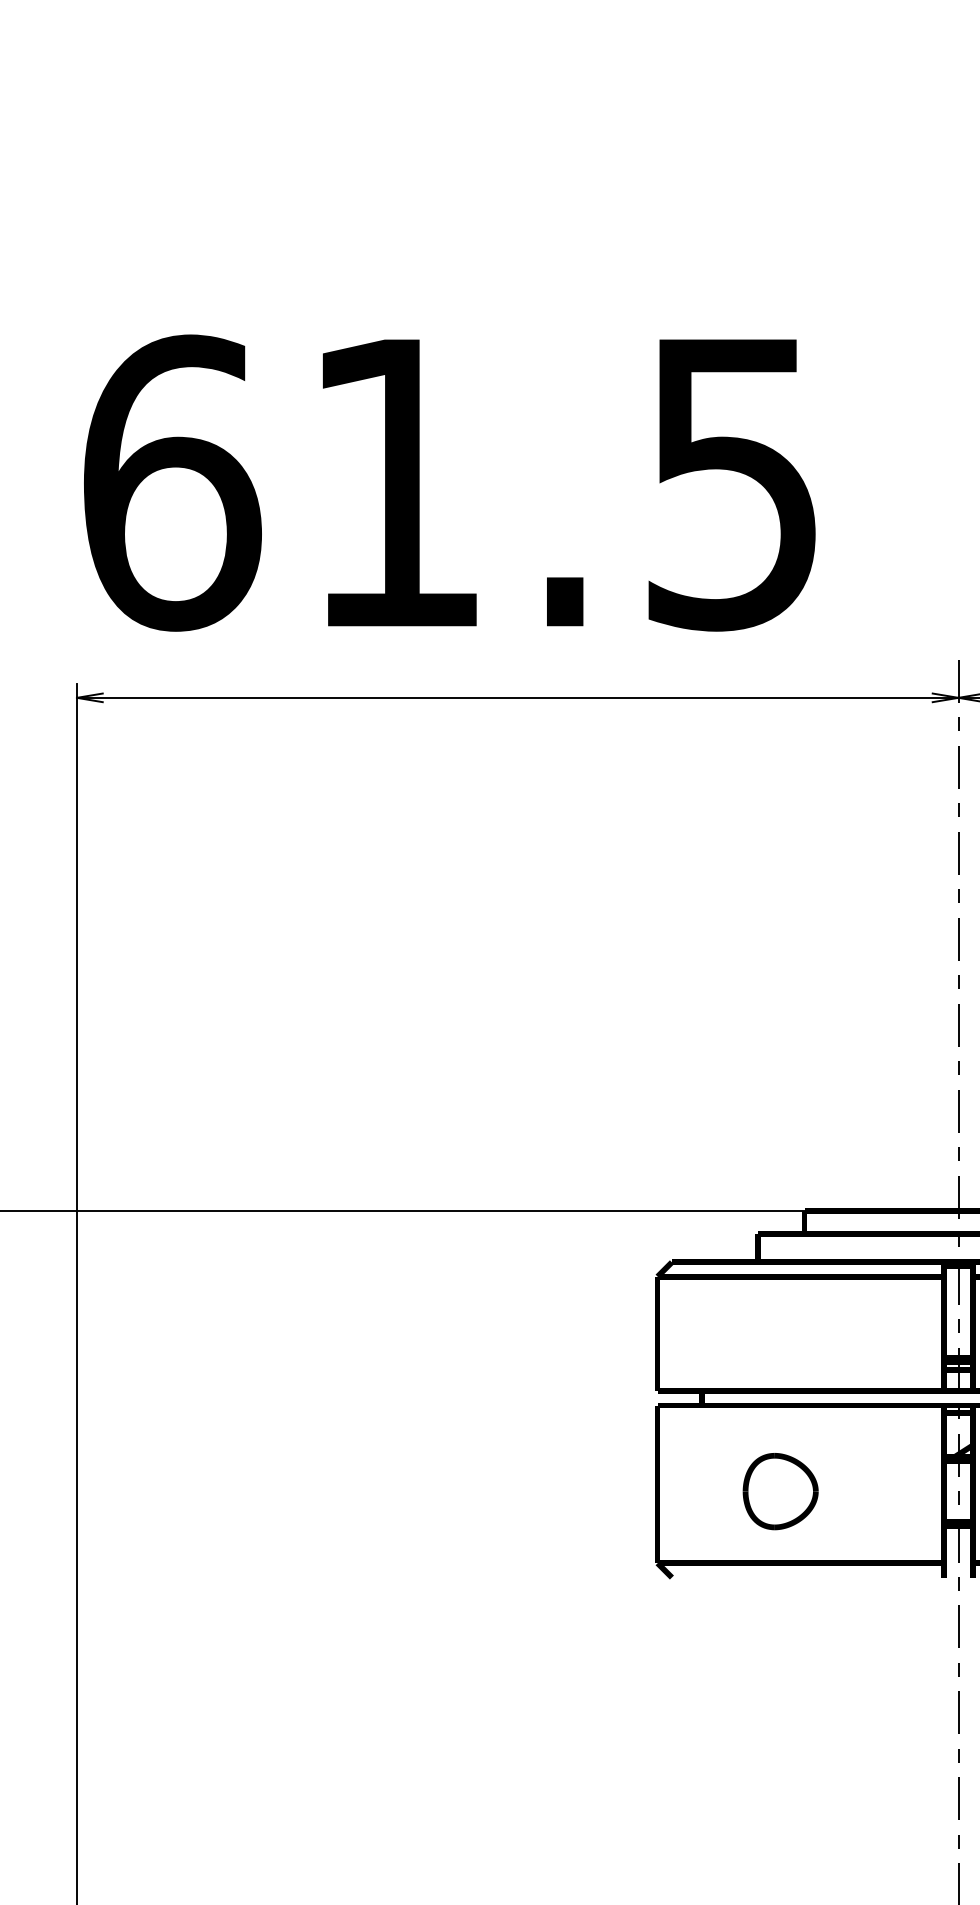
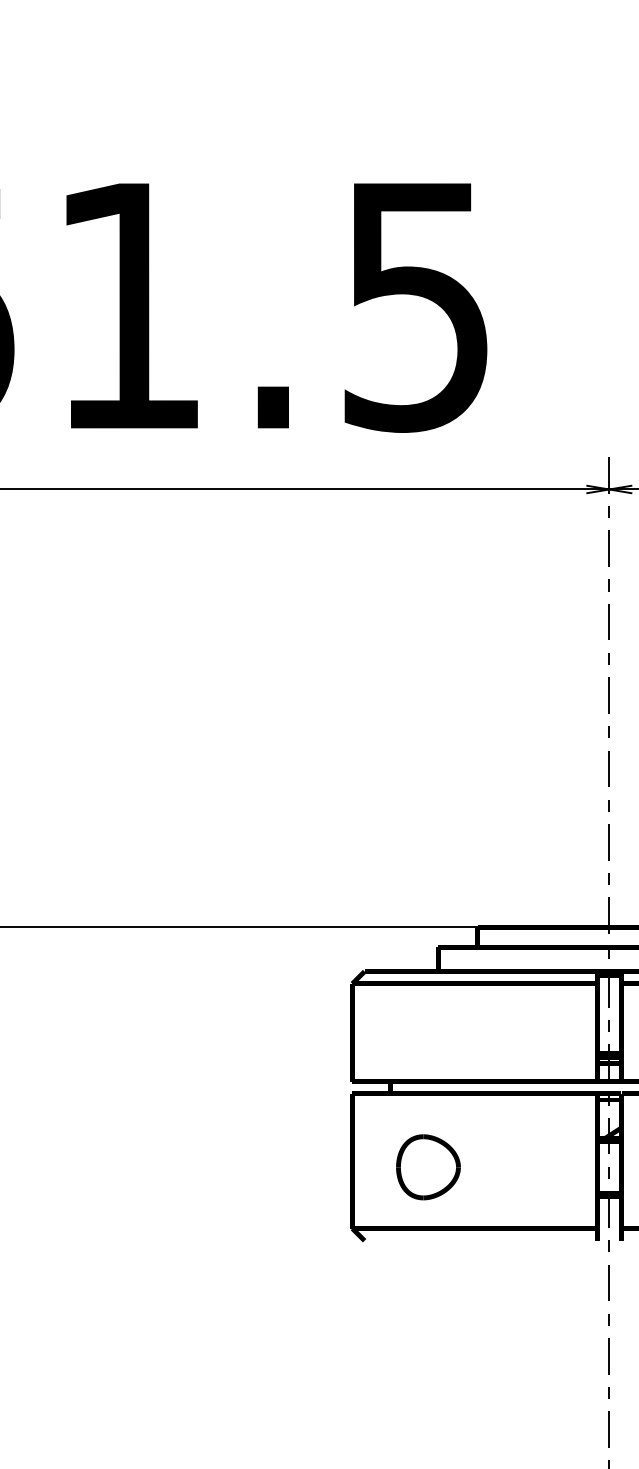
part: (780, 1491) -> (428, 1167), moved

